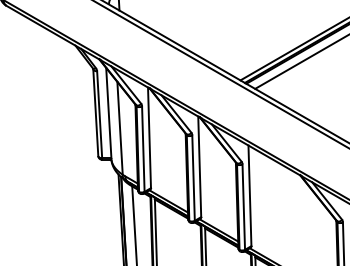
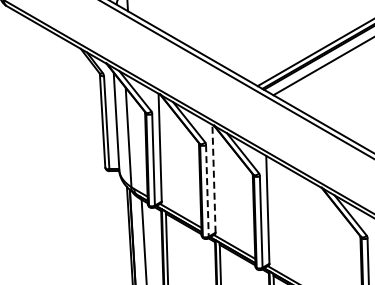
line: (200, 166) -> (214, 178), solid -> dashed
line: (193, 177) -> (207, 190), solid -> dashed

